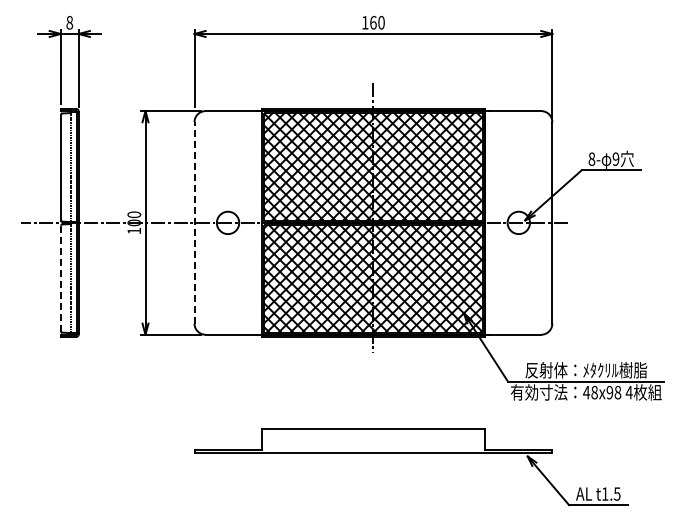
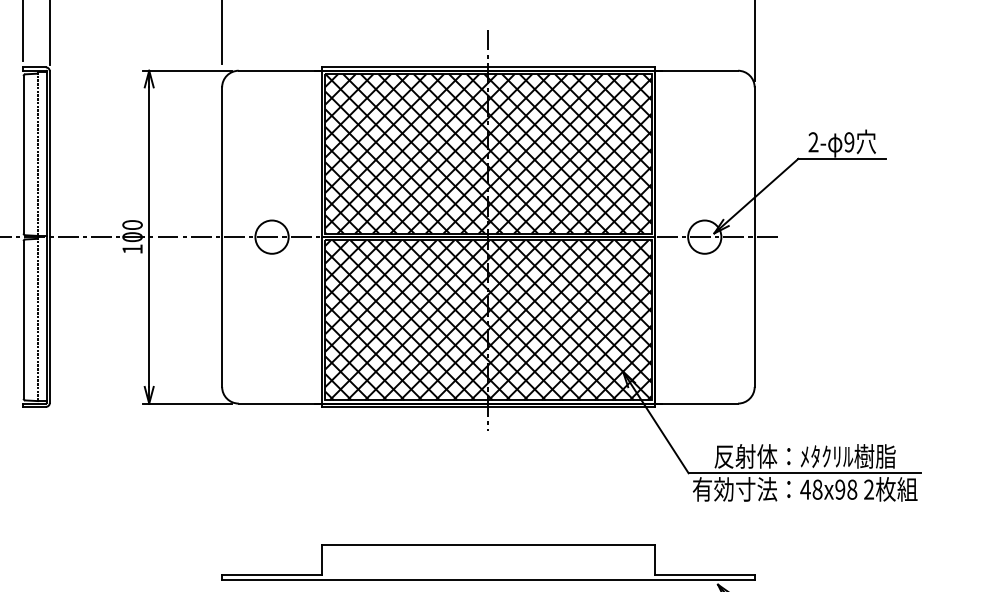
text: (591, 158) -> (812, 141), 8- -> 2-
line: (194, 222) -> (222, 236), dashed -> solid
line: (61, 278) -> (24, 319), dashed -> solid
text: (628, 392) -> (867, 489), 4 -> 2

